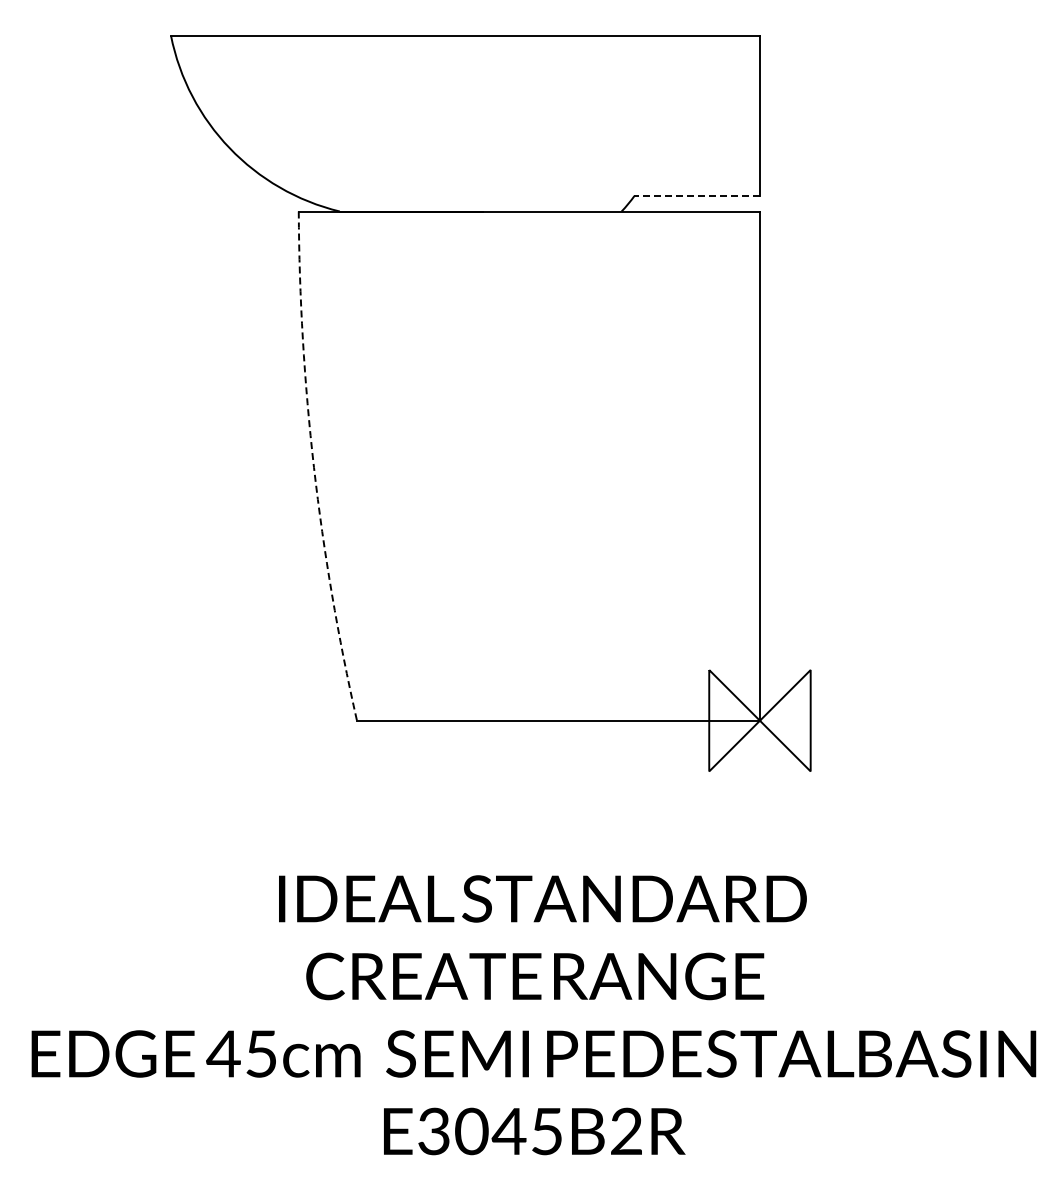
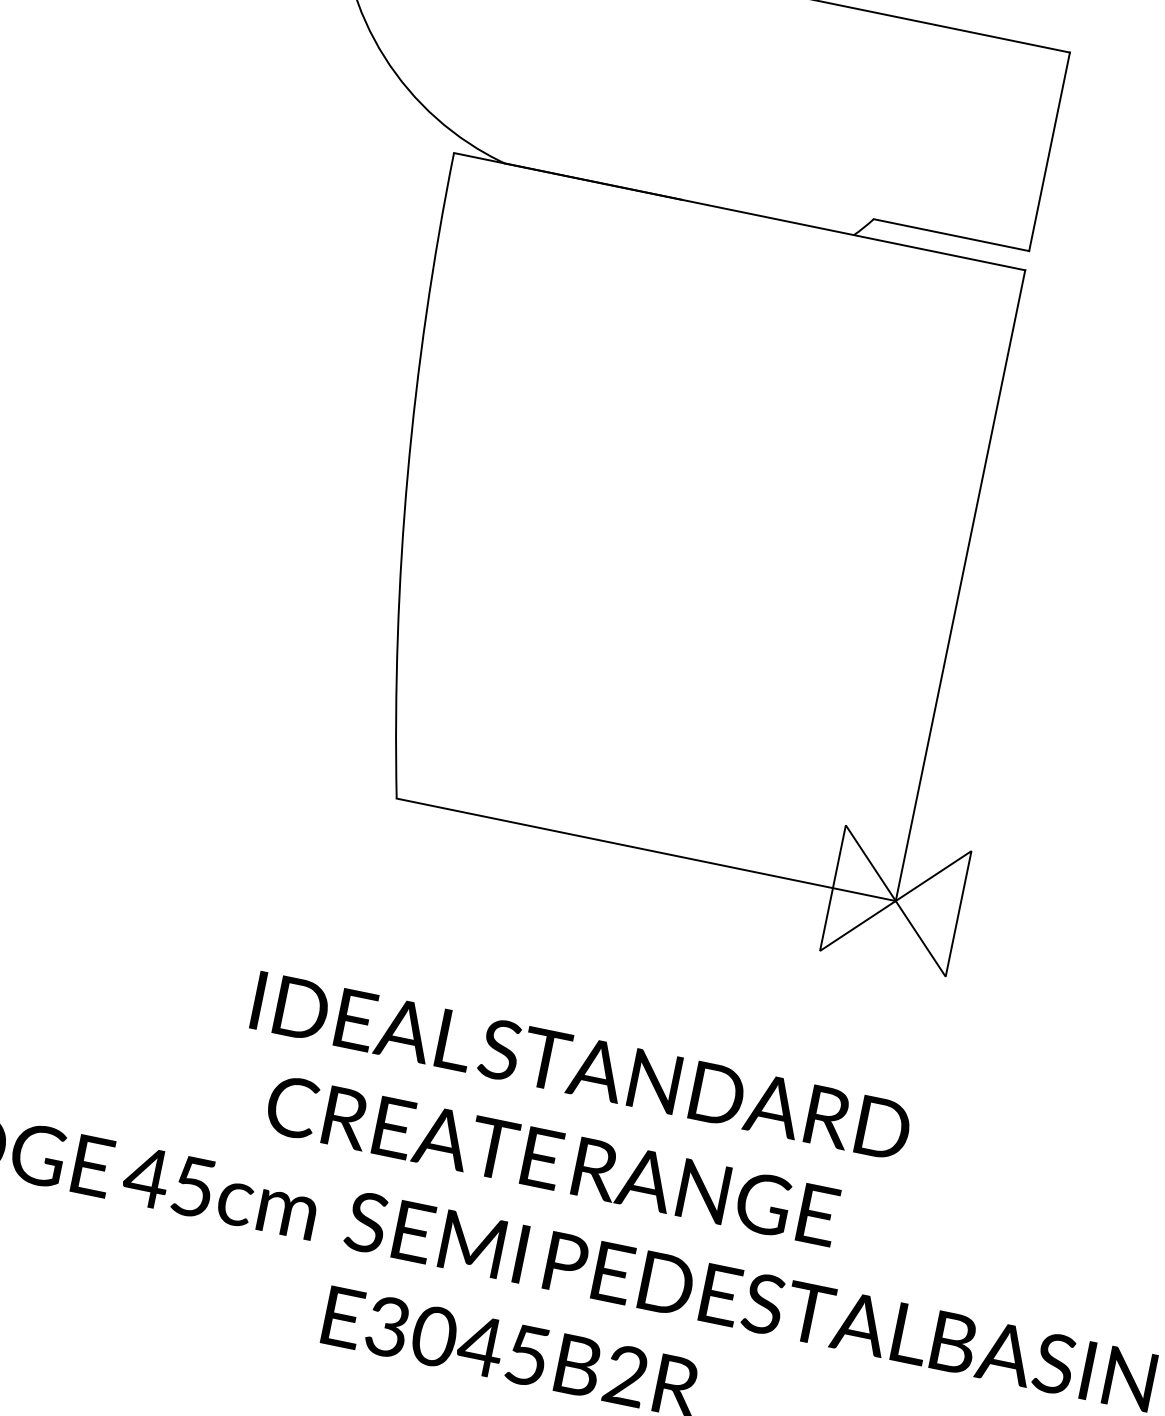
line: (697, 196) -> (951, 235), dashed -> solid
arc: (314, 467) -> (408, 474), dashed -> solid

